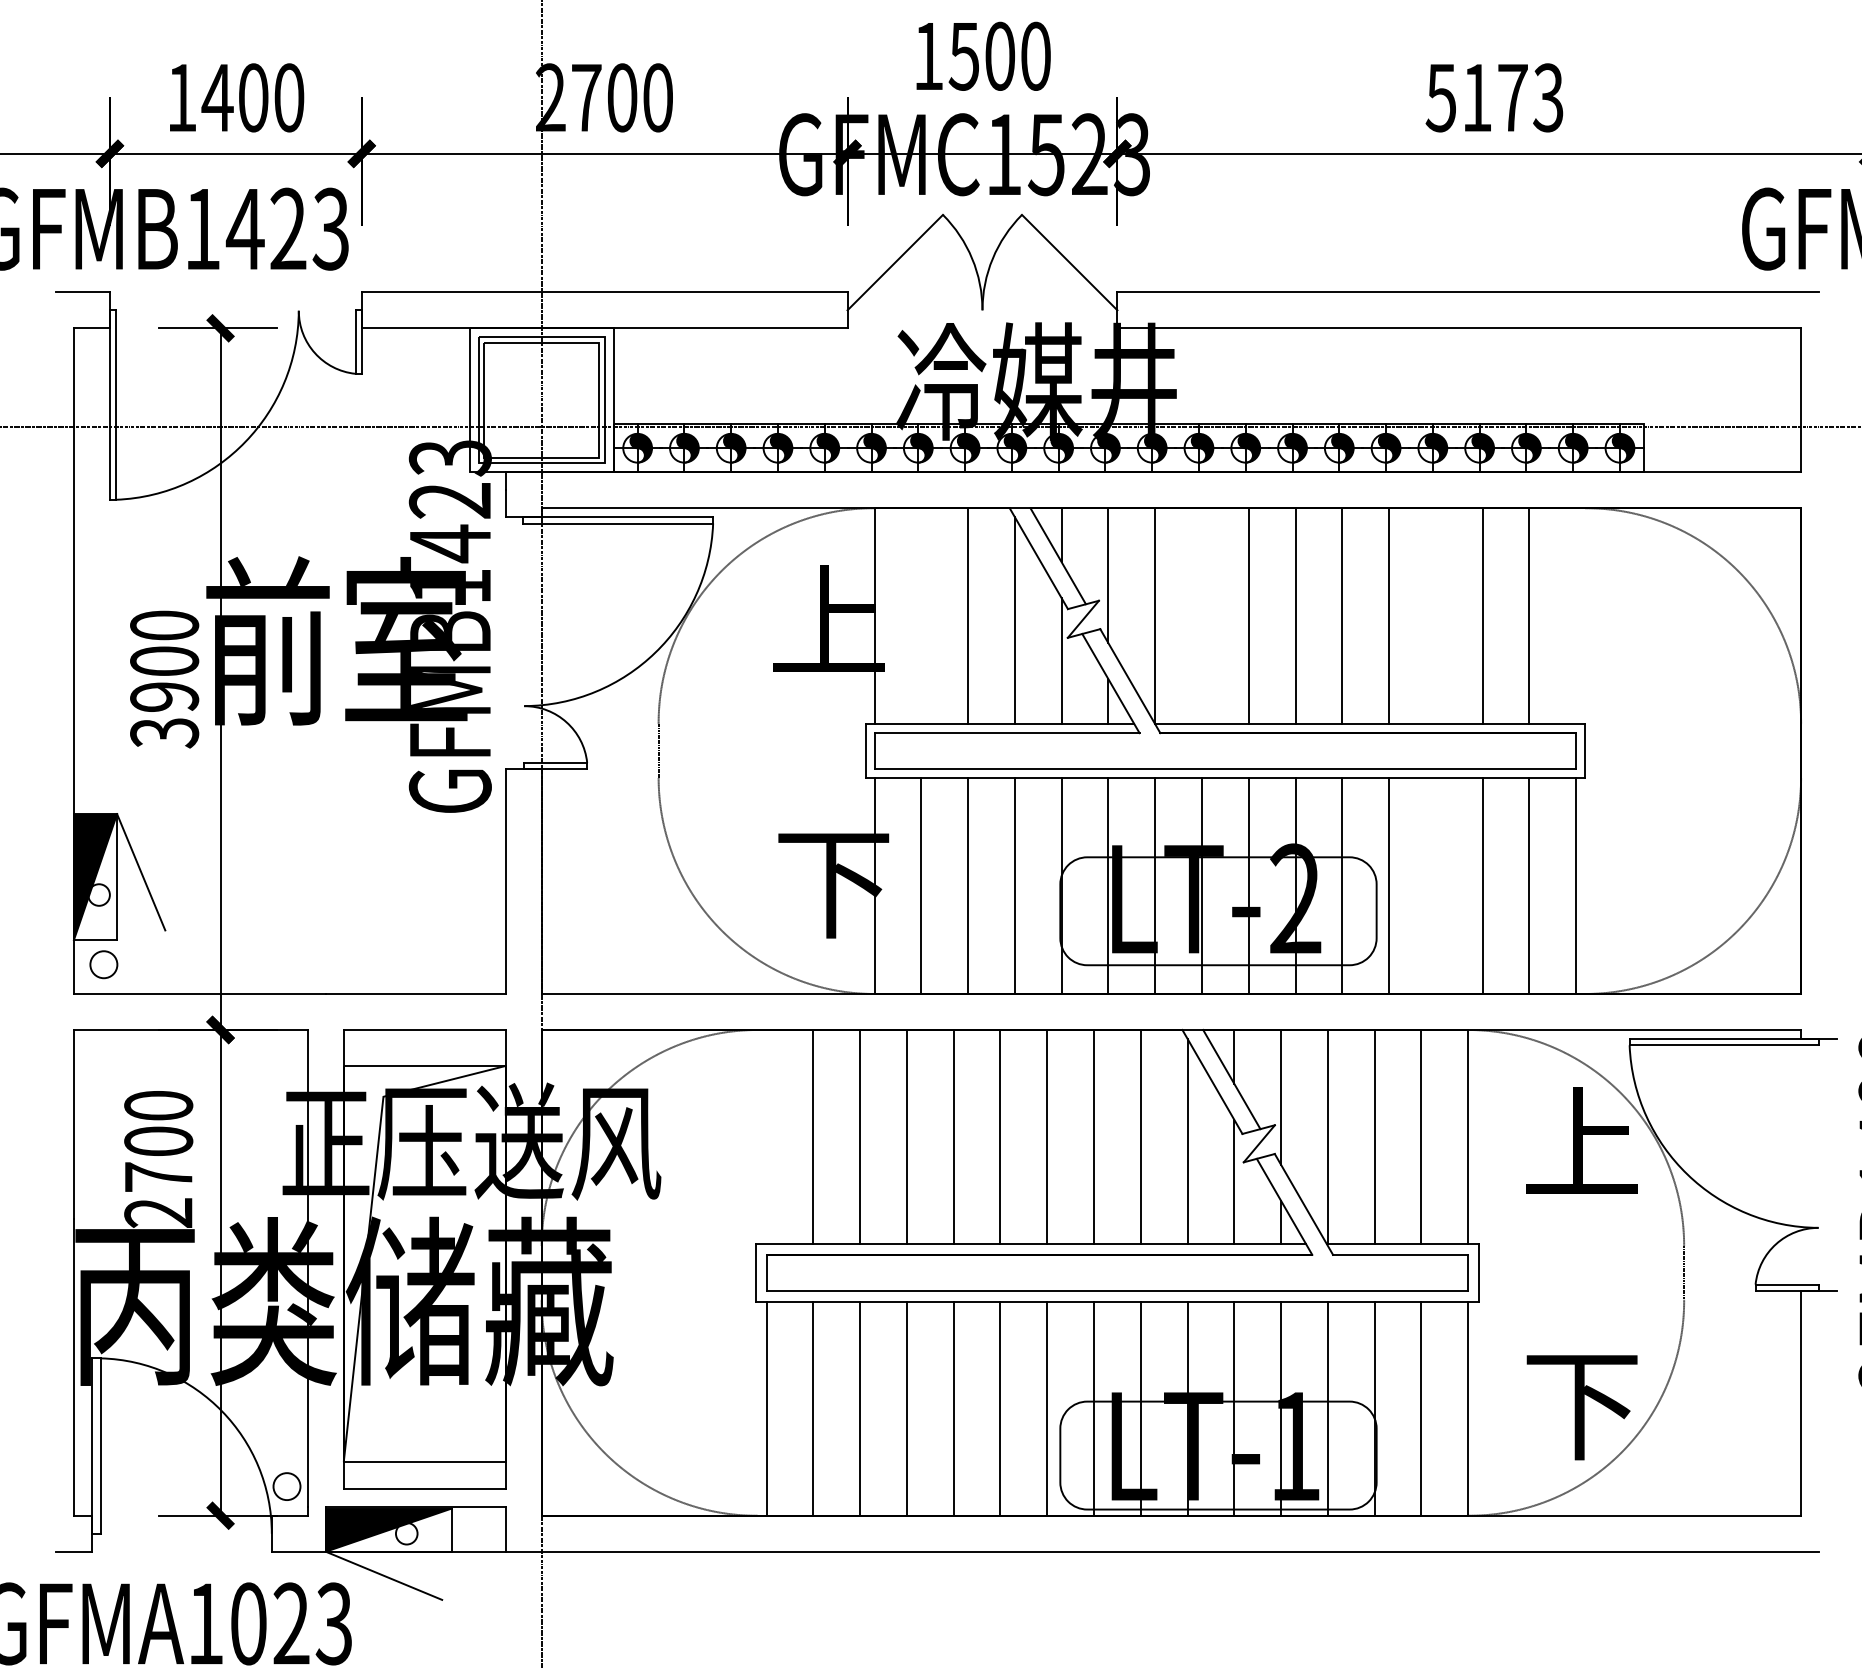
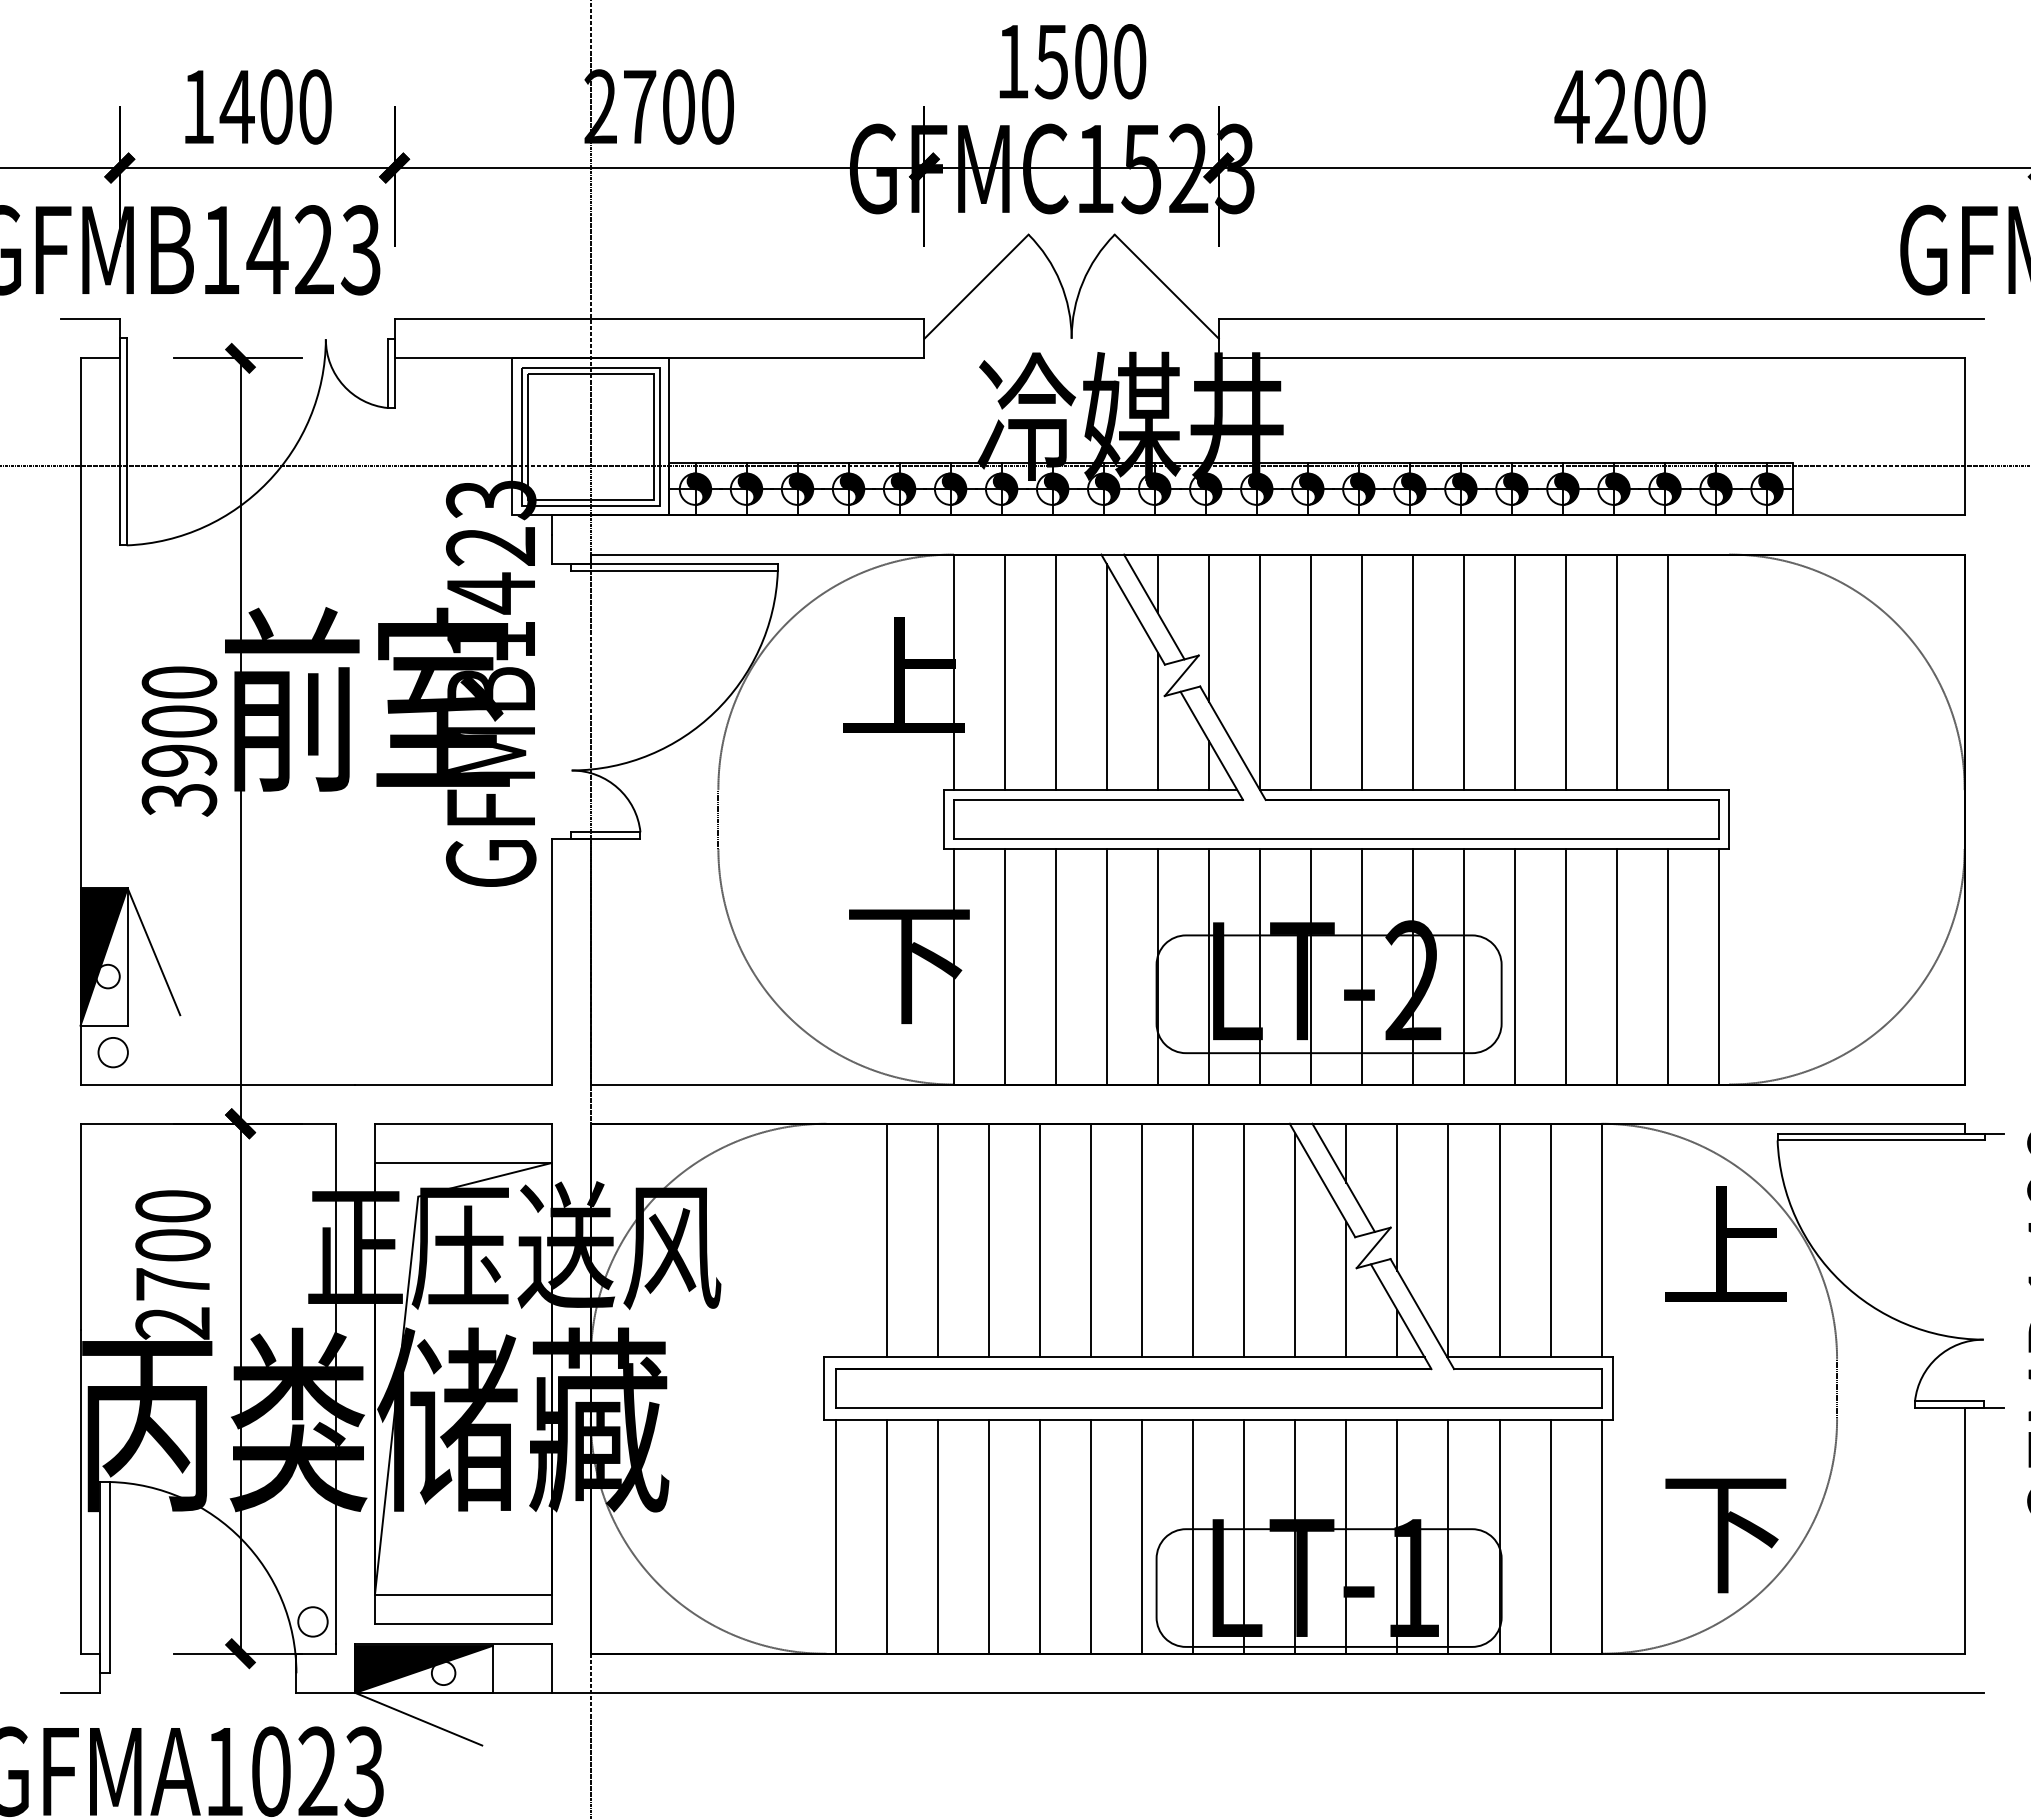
text: (1493, 97) -> (1629, 106), 5173 -> 4200
line: (920, 616) -> (1004, 672), added
line: (1202, 616) -> (1311, 672), added
line: (1436, 616) -> (1566, 672), added
line: (1436, 885) -> (1566, 966), added

